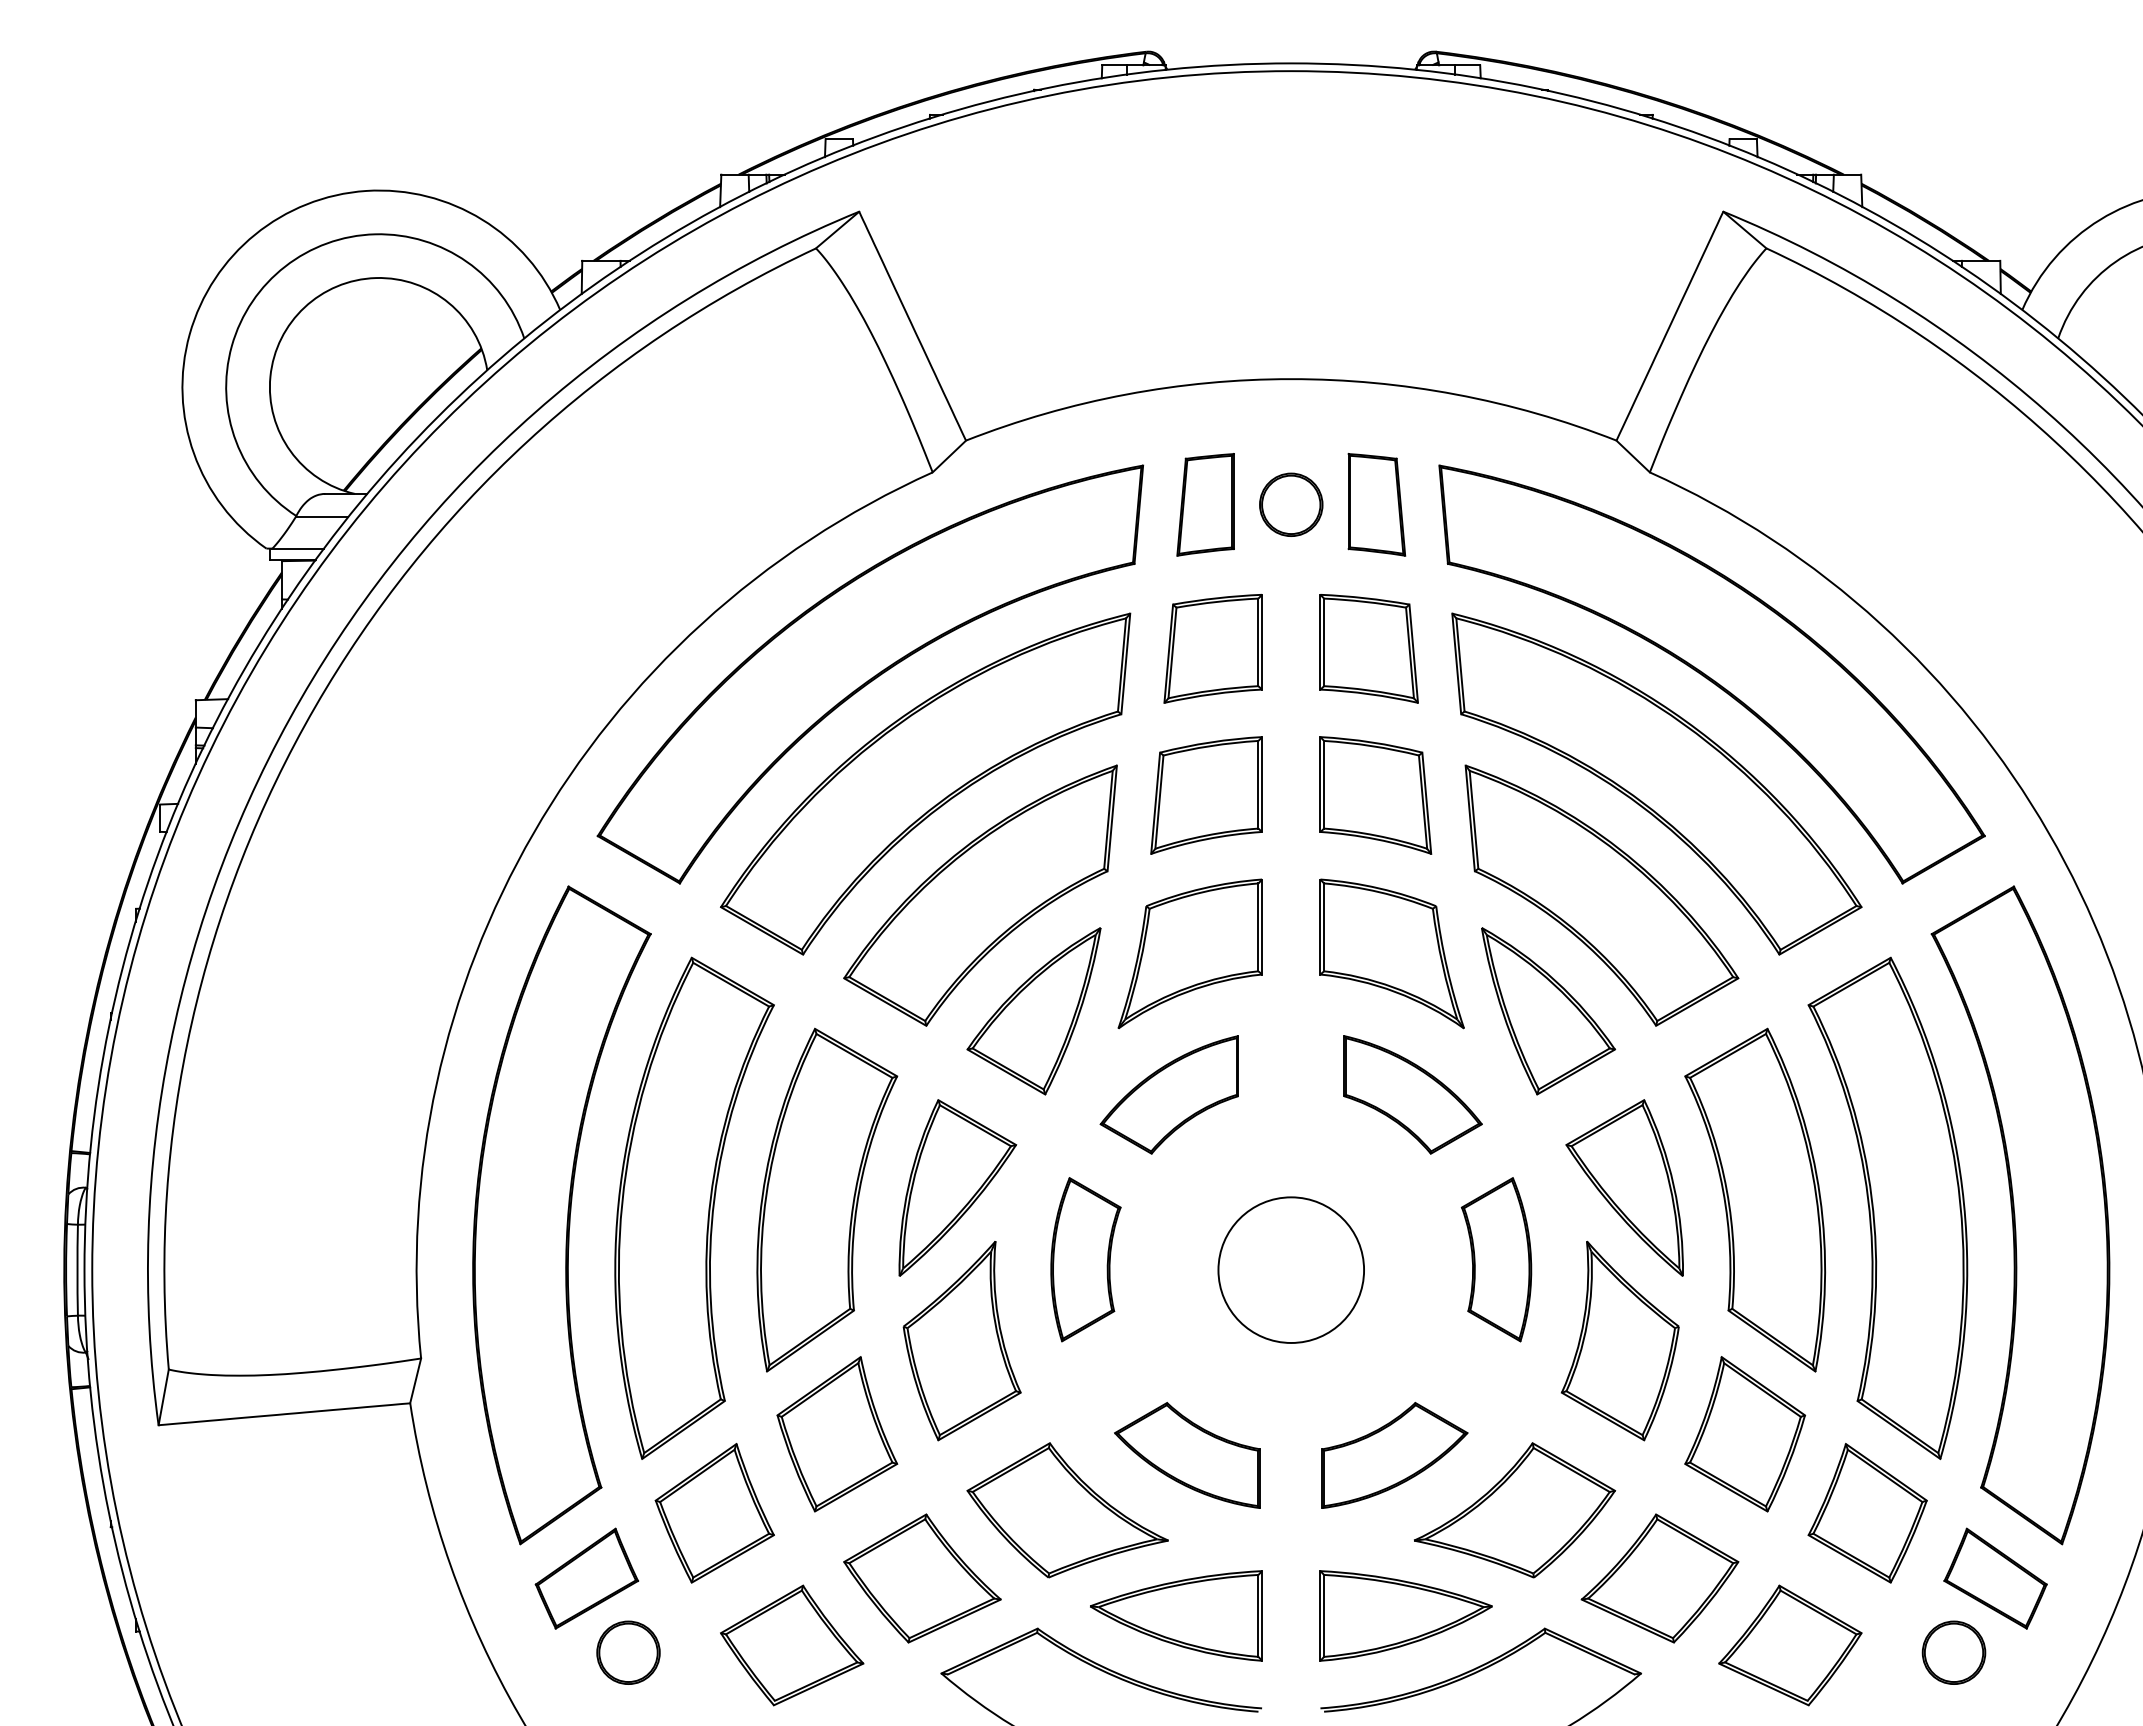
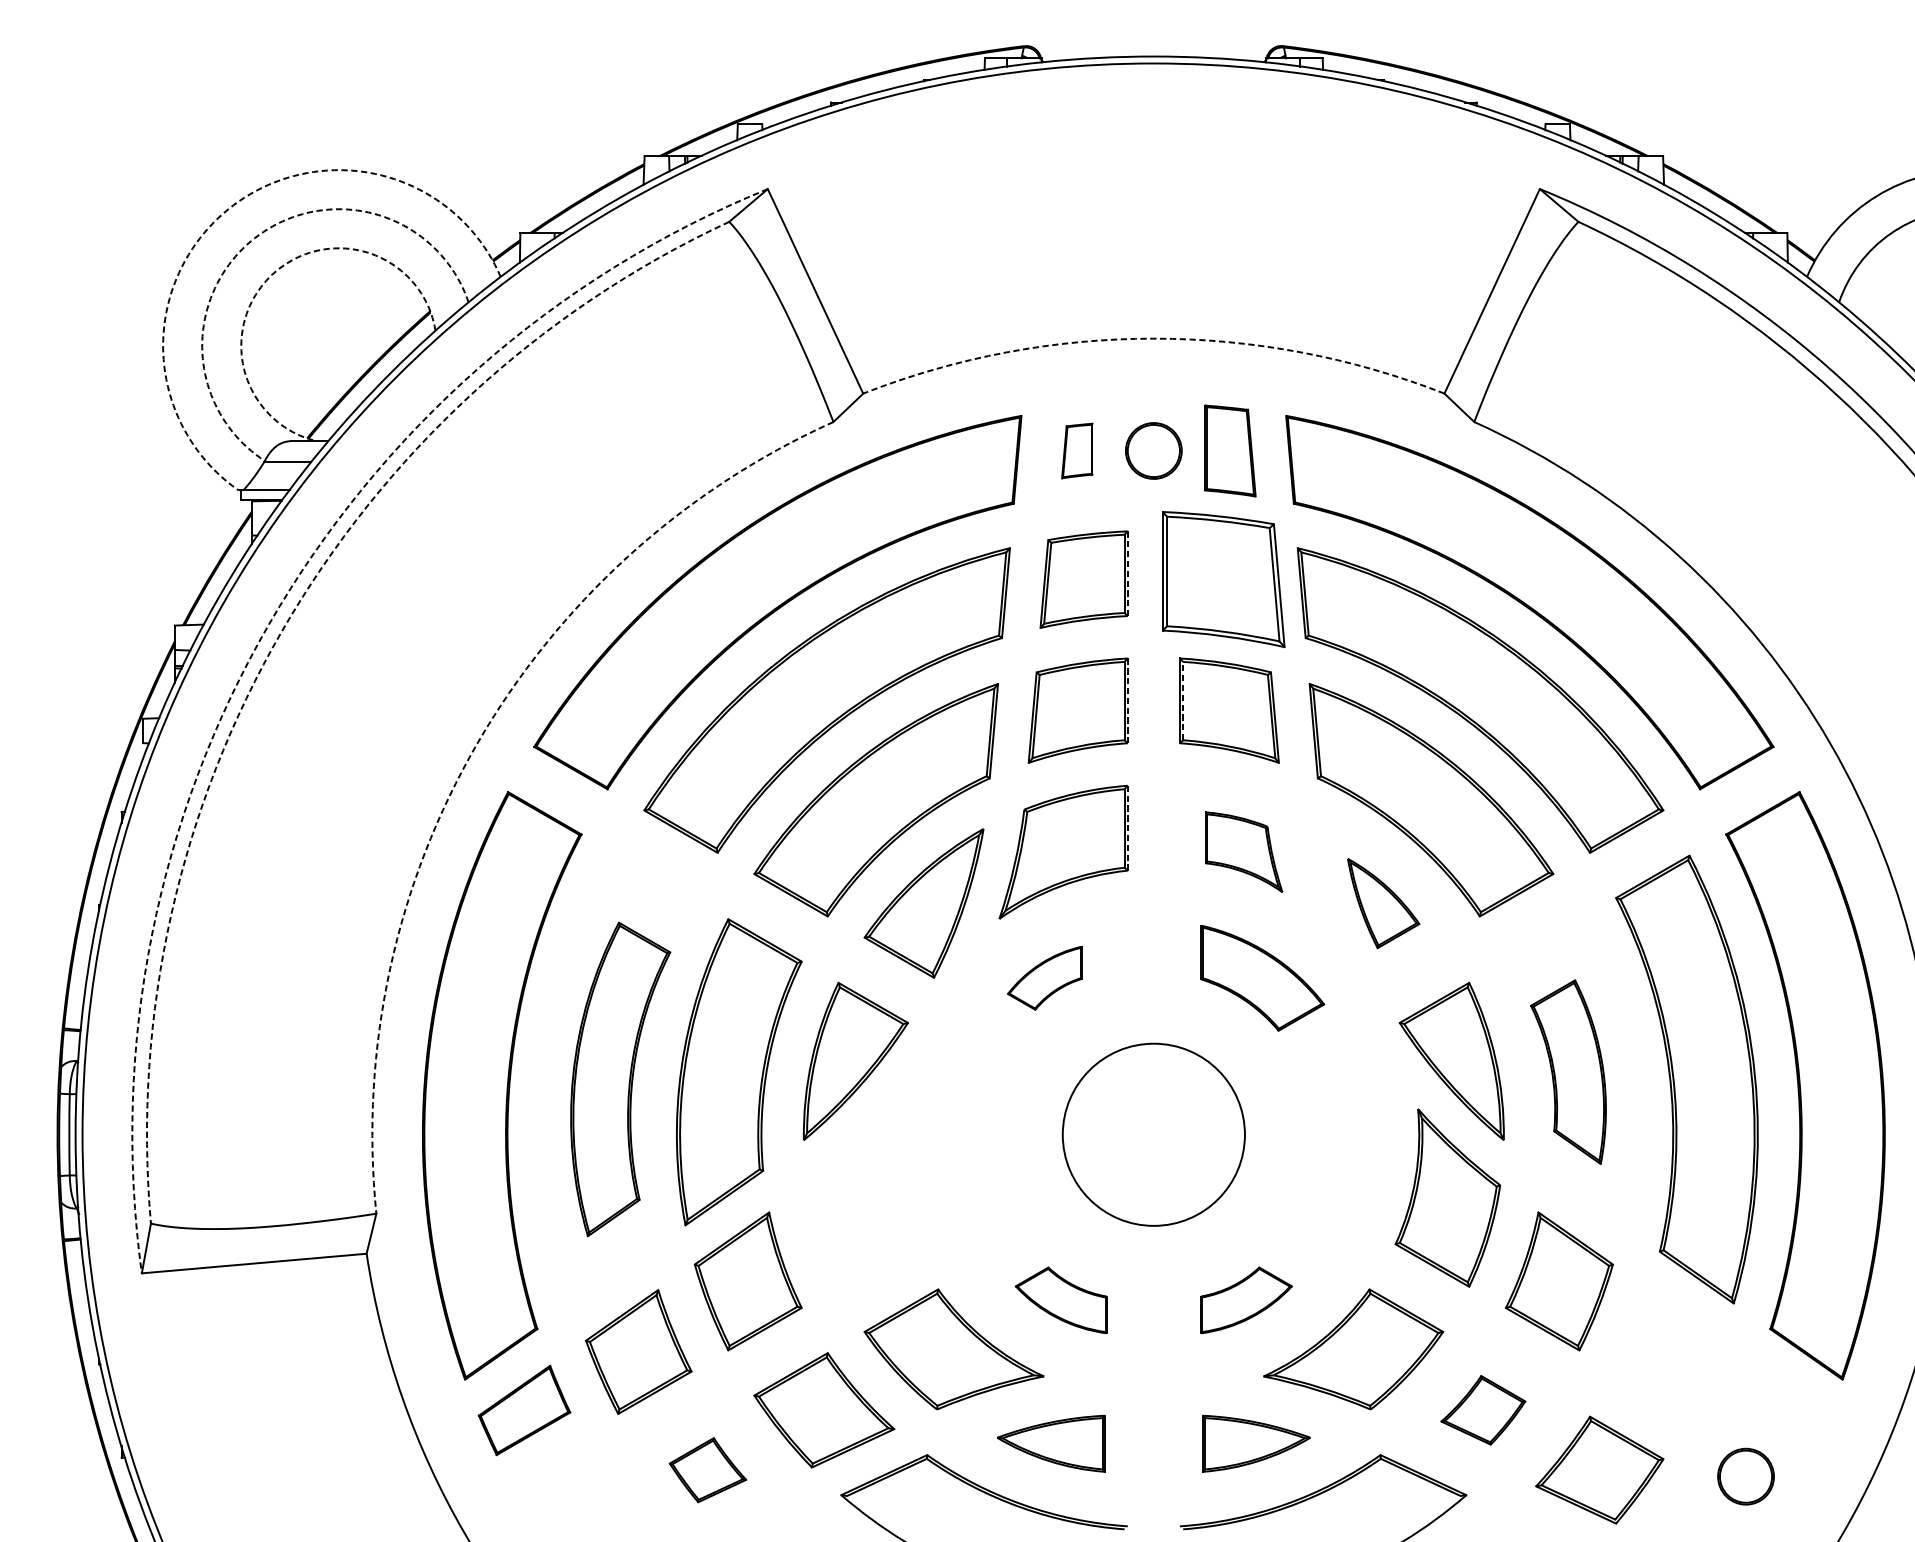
arc: (255, 234) -> (228, 209), solid -> dashed
arc: (285, 266) -> (255, 238), solid -> dashed
arc: (304, 307) -> (272, 274), solid -> dashed
arc: (1291, 379) -> (1154, 338), solid -> dashed
part: (1205, 504) -> (1077, 450), size x0.6
line: (1262, 642) -> (1128, 573), solid -> dashed
part: (1368, 648) -> (1222, 579), size x1.4
arc: (301, 698) -> (269, 624), solid -> dashed
arc: (315, 706) -> (282, 631), solid -> dashed
line: (1324, 784) -> (1183, 700), solid -> dashed
line: (1262, 785) -> (1128, 701), solid -> dashed
arc: (533, 832) -> (476, 743), solid -> dashed
line: (1262, 927) -> (1128, 828), solid -> dashed
part: (1391, 953) -> (1243, 851), size x0.6
part: (1548, 1011) -> (1383, 903), size x0.6
part: (1168, 1094) -> (1044, 977), size x0.6
part: (1755, 1199) -> (1568, 1071), size x0.6
part: (694, 1207) -> (620, 1078), size x0.7
part: (1085, 1259) -> (970, 1125), removed
part: (1496, 1259) -> (1337, 1125), removed
circle: (1291, 1269) -> (1154, 1134), size x1.4
part: (961, 1341) -> (859, 1198), removed
part: (1187, 1455) -> (1061, 1300), size x0.7
part: (1394, 1455) -> (1246, 1300), size x0.7
part: (1867, 1513) -> (1668, 1352), removed
part: (1659, 1578) -> (1482, 1410), size x0.6
part: (1995, 1578) -> (1783, 1410), removed
part: (1176, 1615) -> (1051, 1443), size x0.7
part: (1405, 1615) -> (1255, 1443), size x0.7
part: (792, 1645) -> (708, 1470), size x0.6
part: (628, 1652) -> (561, 1476), removed

